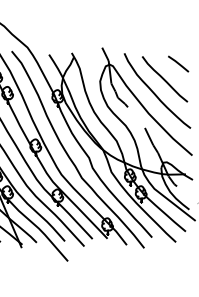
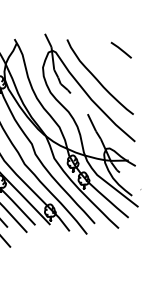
curve: (164, 79) -> (107, 65), removed

